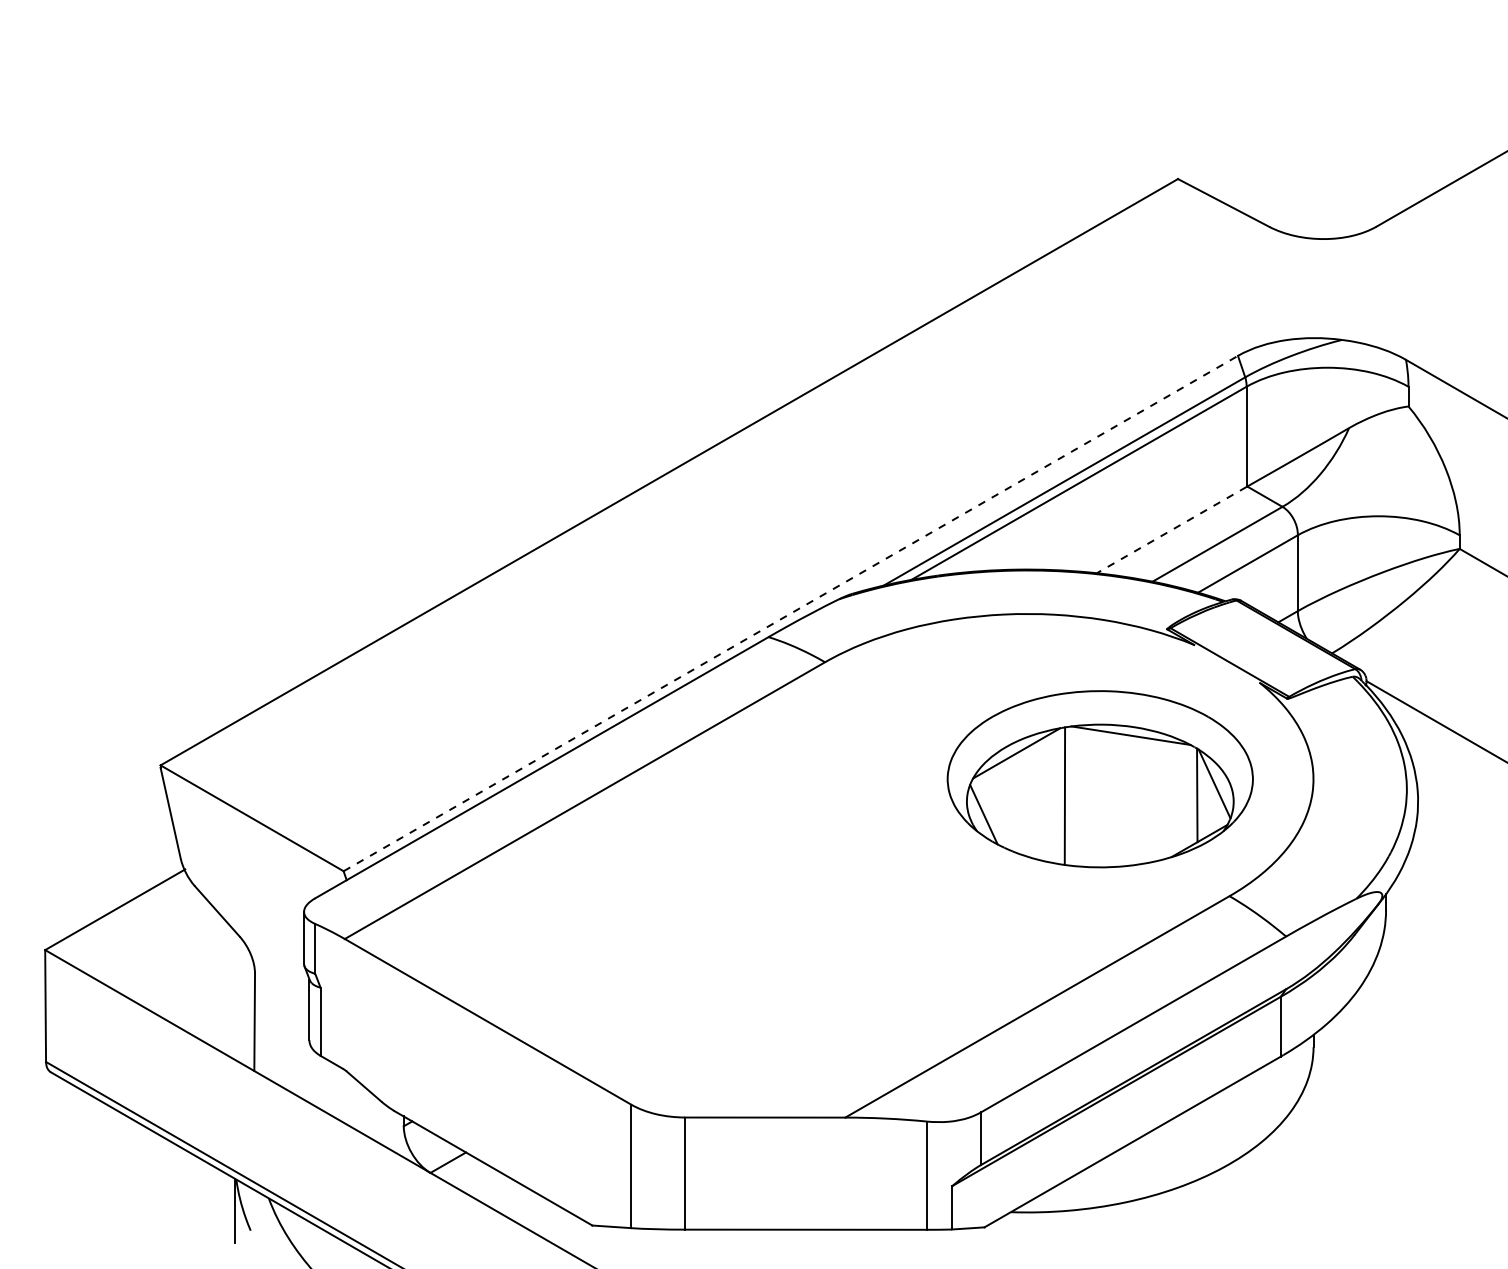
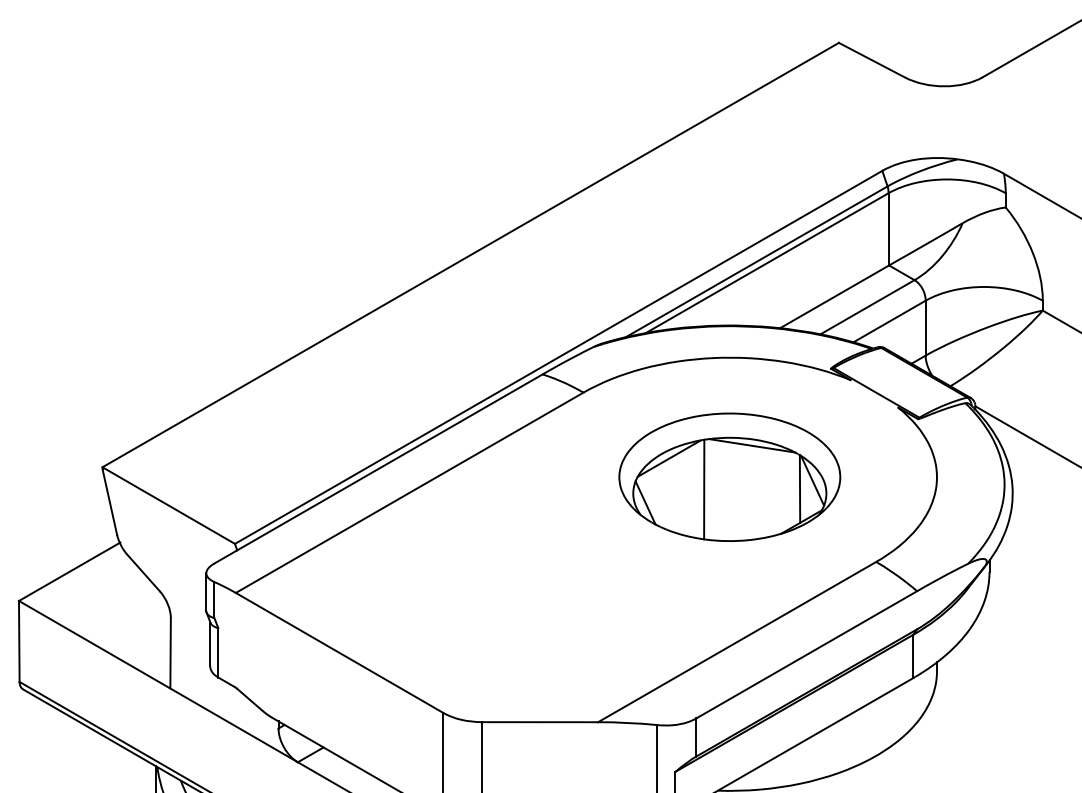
line: (1171, 530) -> (834, 297), dashed -> solid
line: (791, 613) -> (559, 357), dashed -> solid
part: (1099, 779) -> (729, 477), moved

